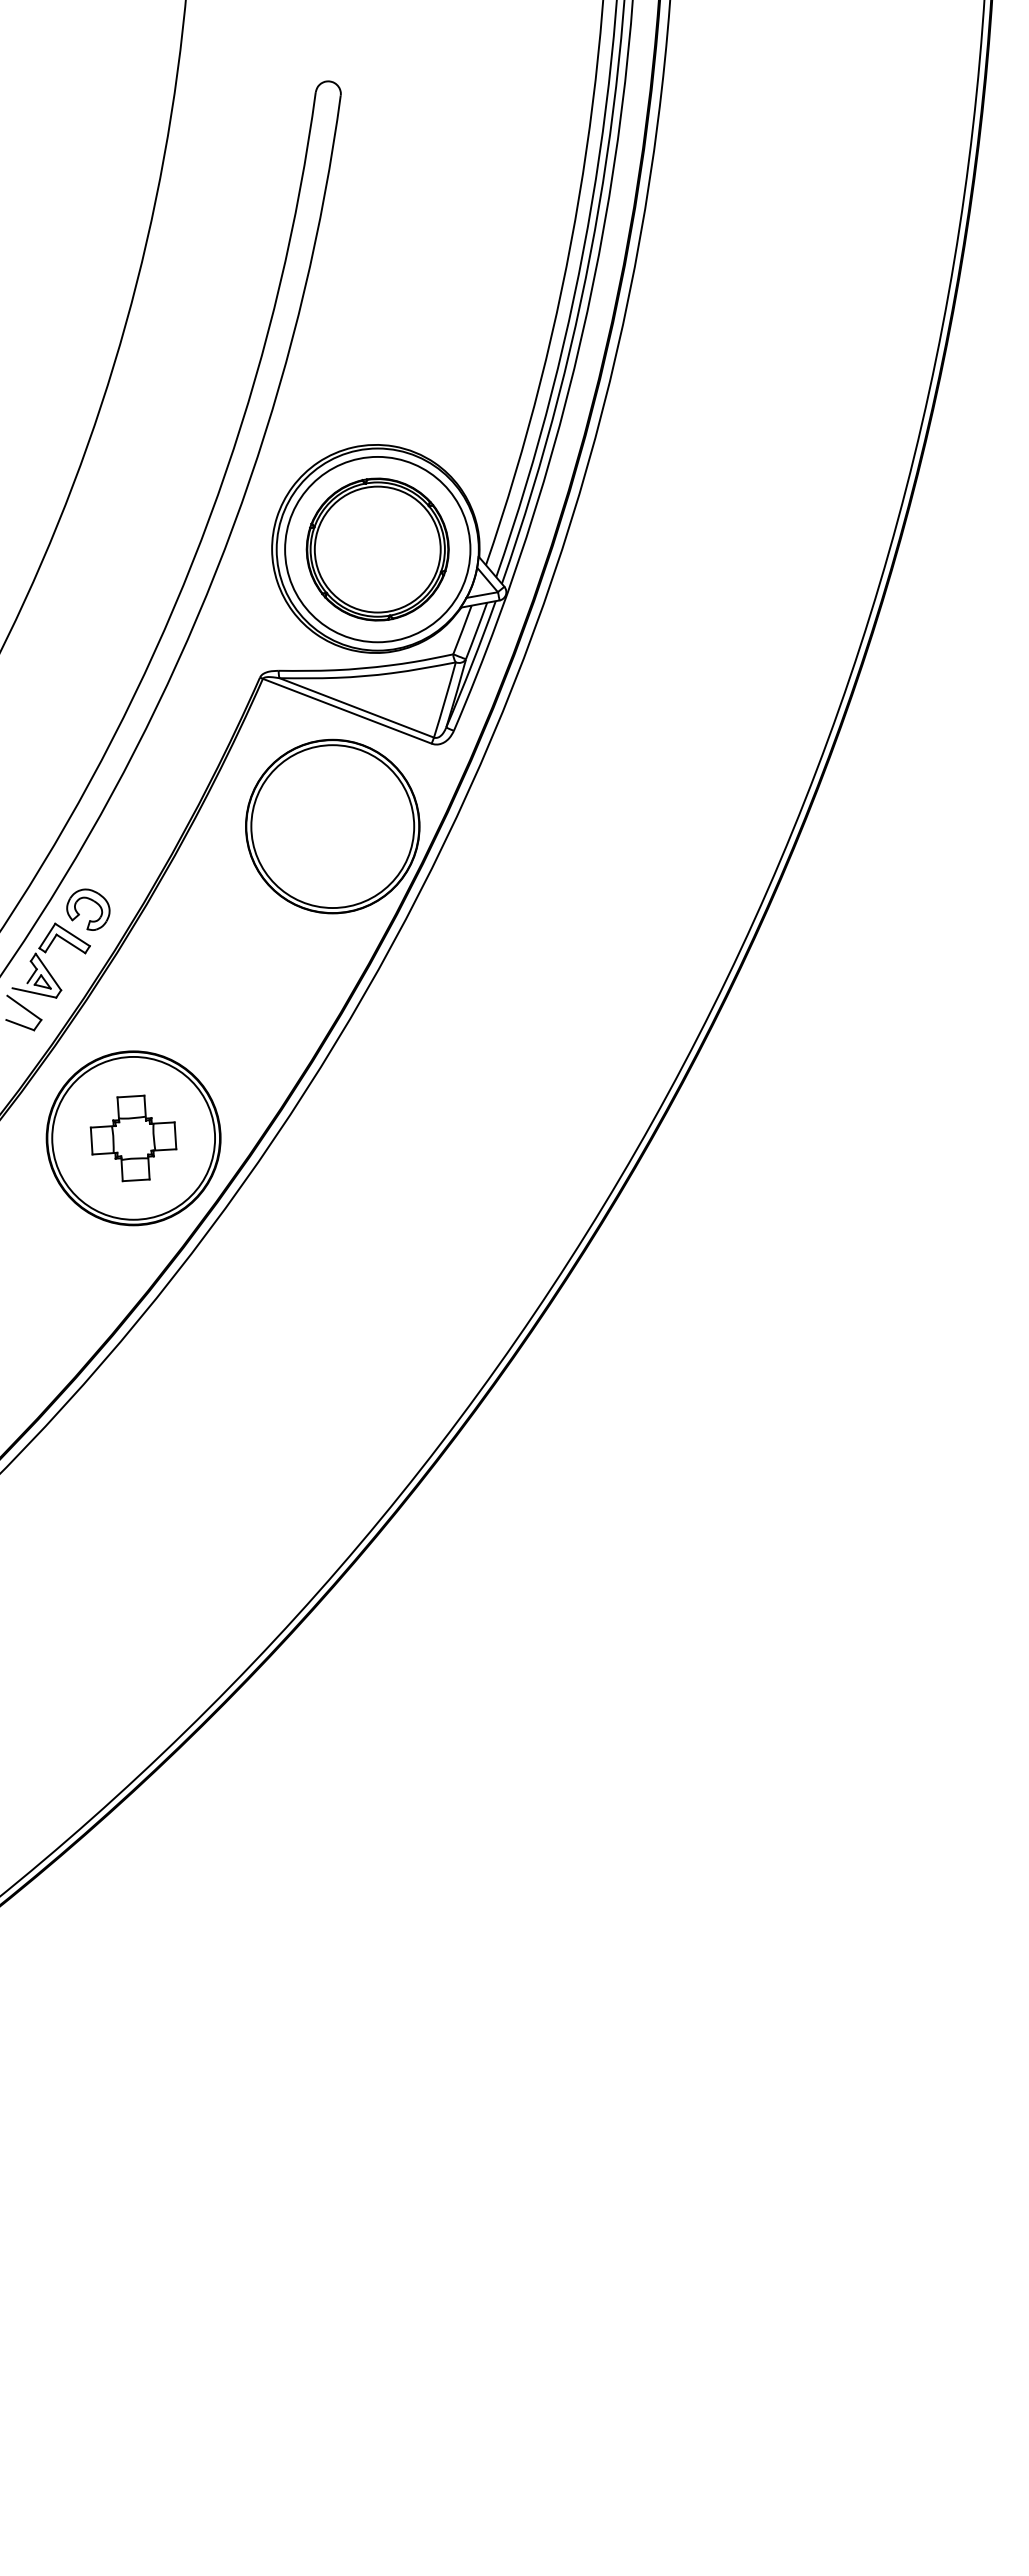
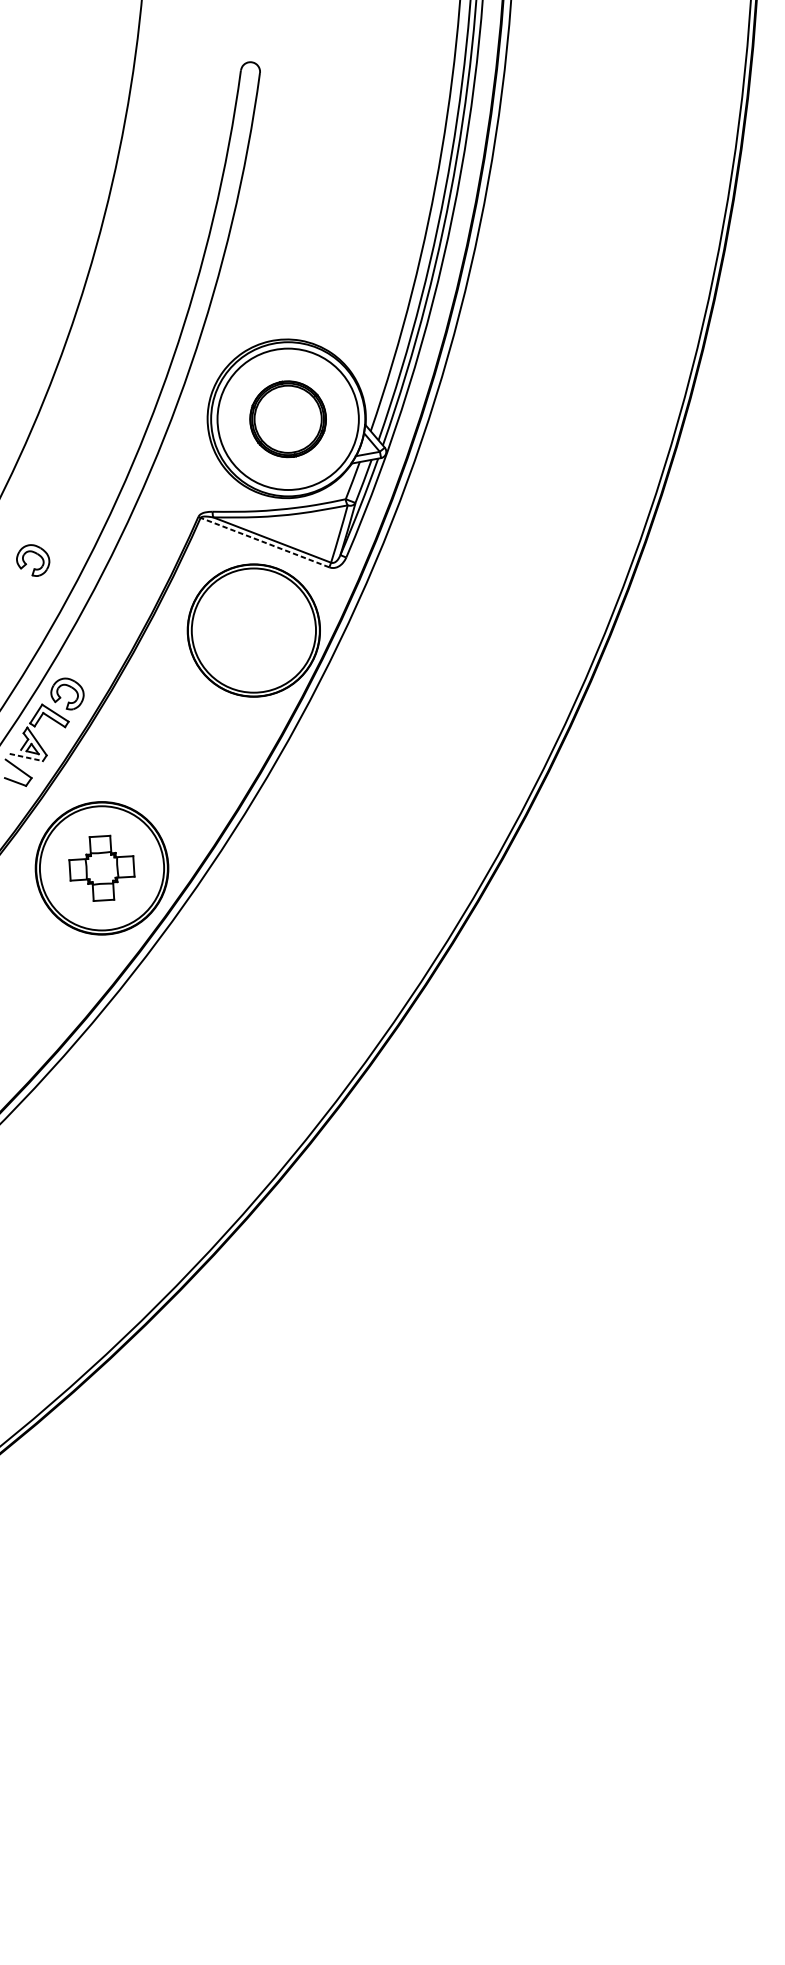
part: (377, 549) -> (288, 419), size x0.7
line: (346, 711) -> (264, 542), solid -> dashed
part: (47, 726) -> (36, 554), added
line: (34, 993) -> (26, 757), solid -> dashed

